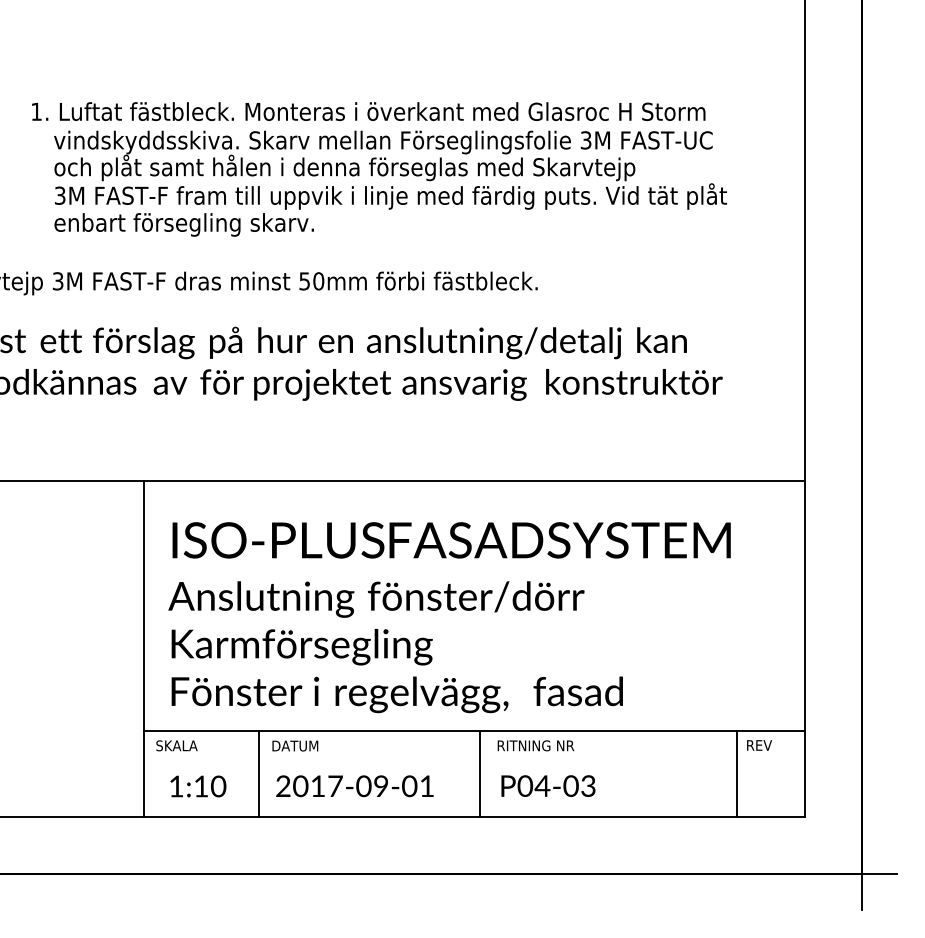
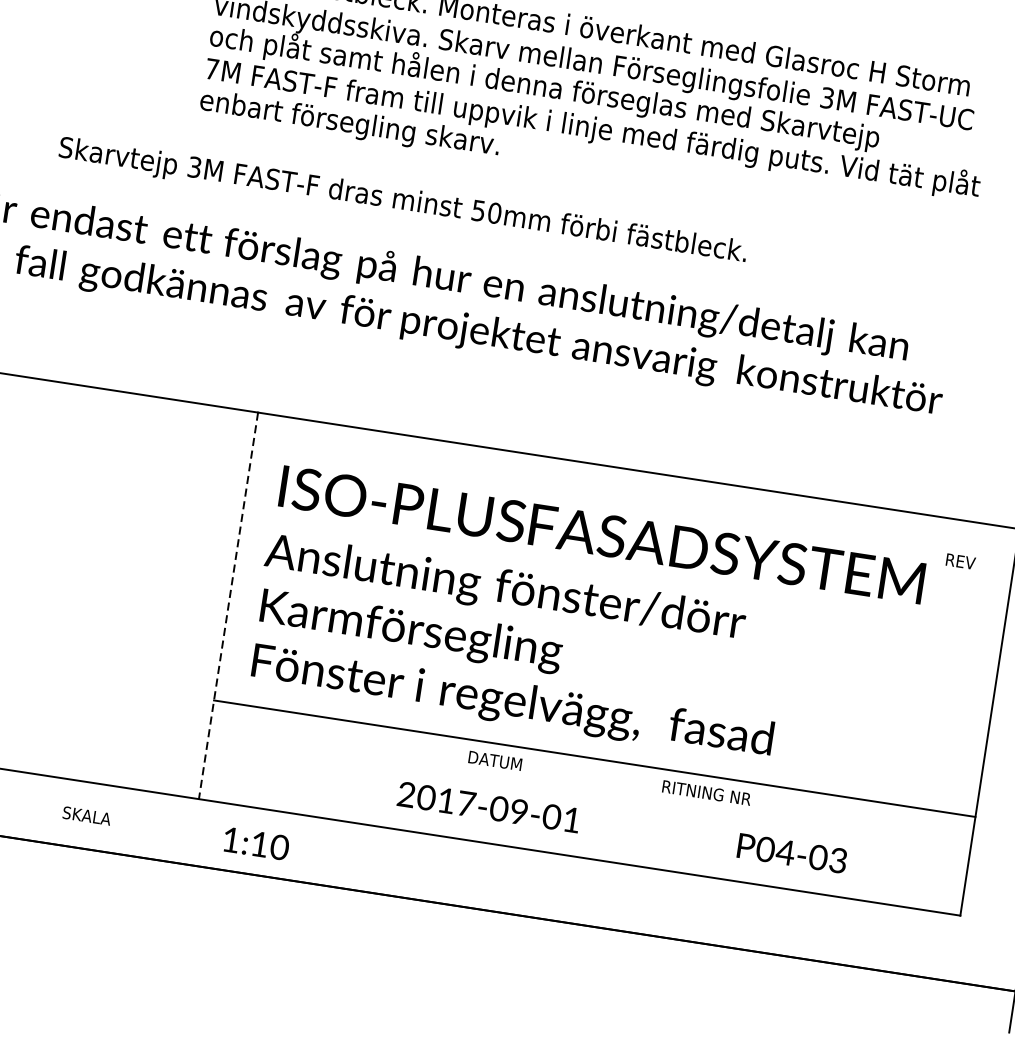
text: (60, 195) -> (212, 68), 3M -> 7M
line: (143, 649) -> (228, 606), solid -> dashed
text: (176, 745) -> (86, 815), moved
text: (295, 745) -> (495, 760), moved
text: (535, 745) -> (706, 792), moved
text: (759, 745) -> (960, 561), moved
line: (258, 773) -> (338, 769), removed
line: (480, 773) -> (594, 808), removed
line: (736, 773) -> (889, 853), removed
text: (548, 785) -> (792, 852), moved
text: (198, 786) -> (256, 843), moved
text: (354, 786) -> (488, 807), moved

